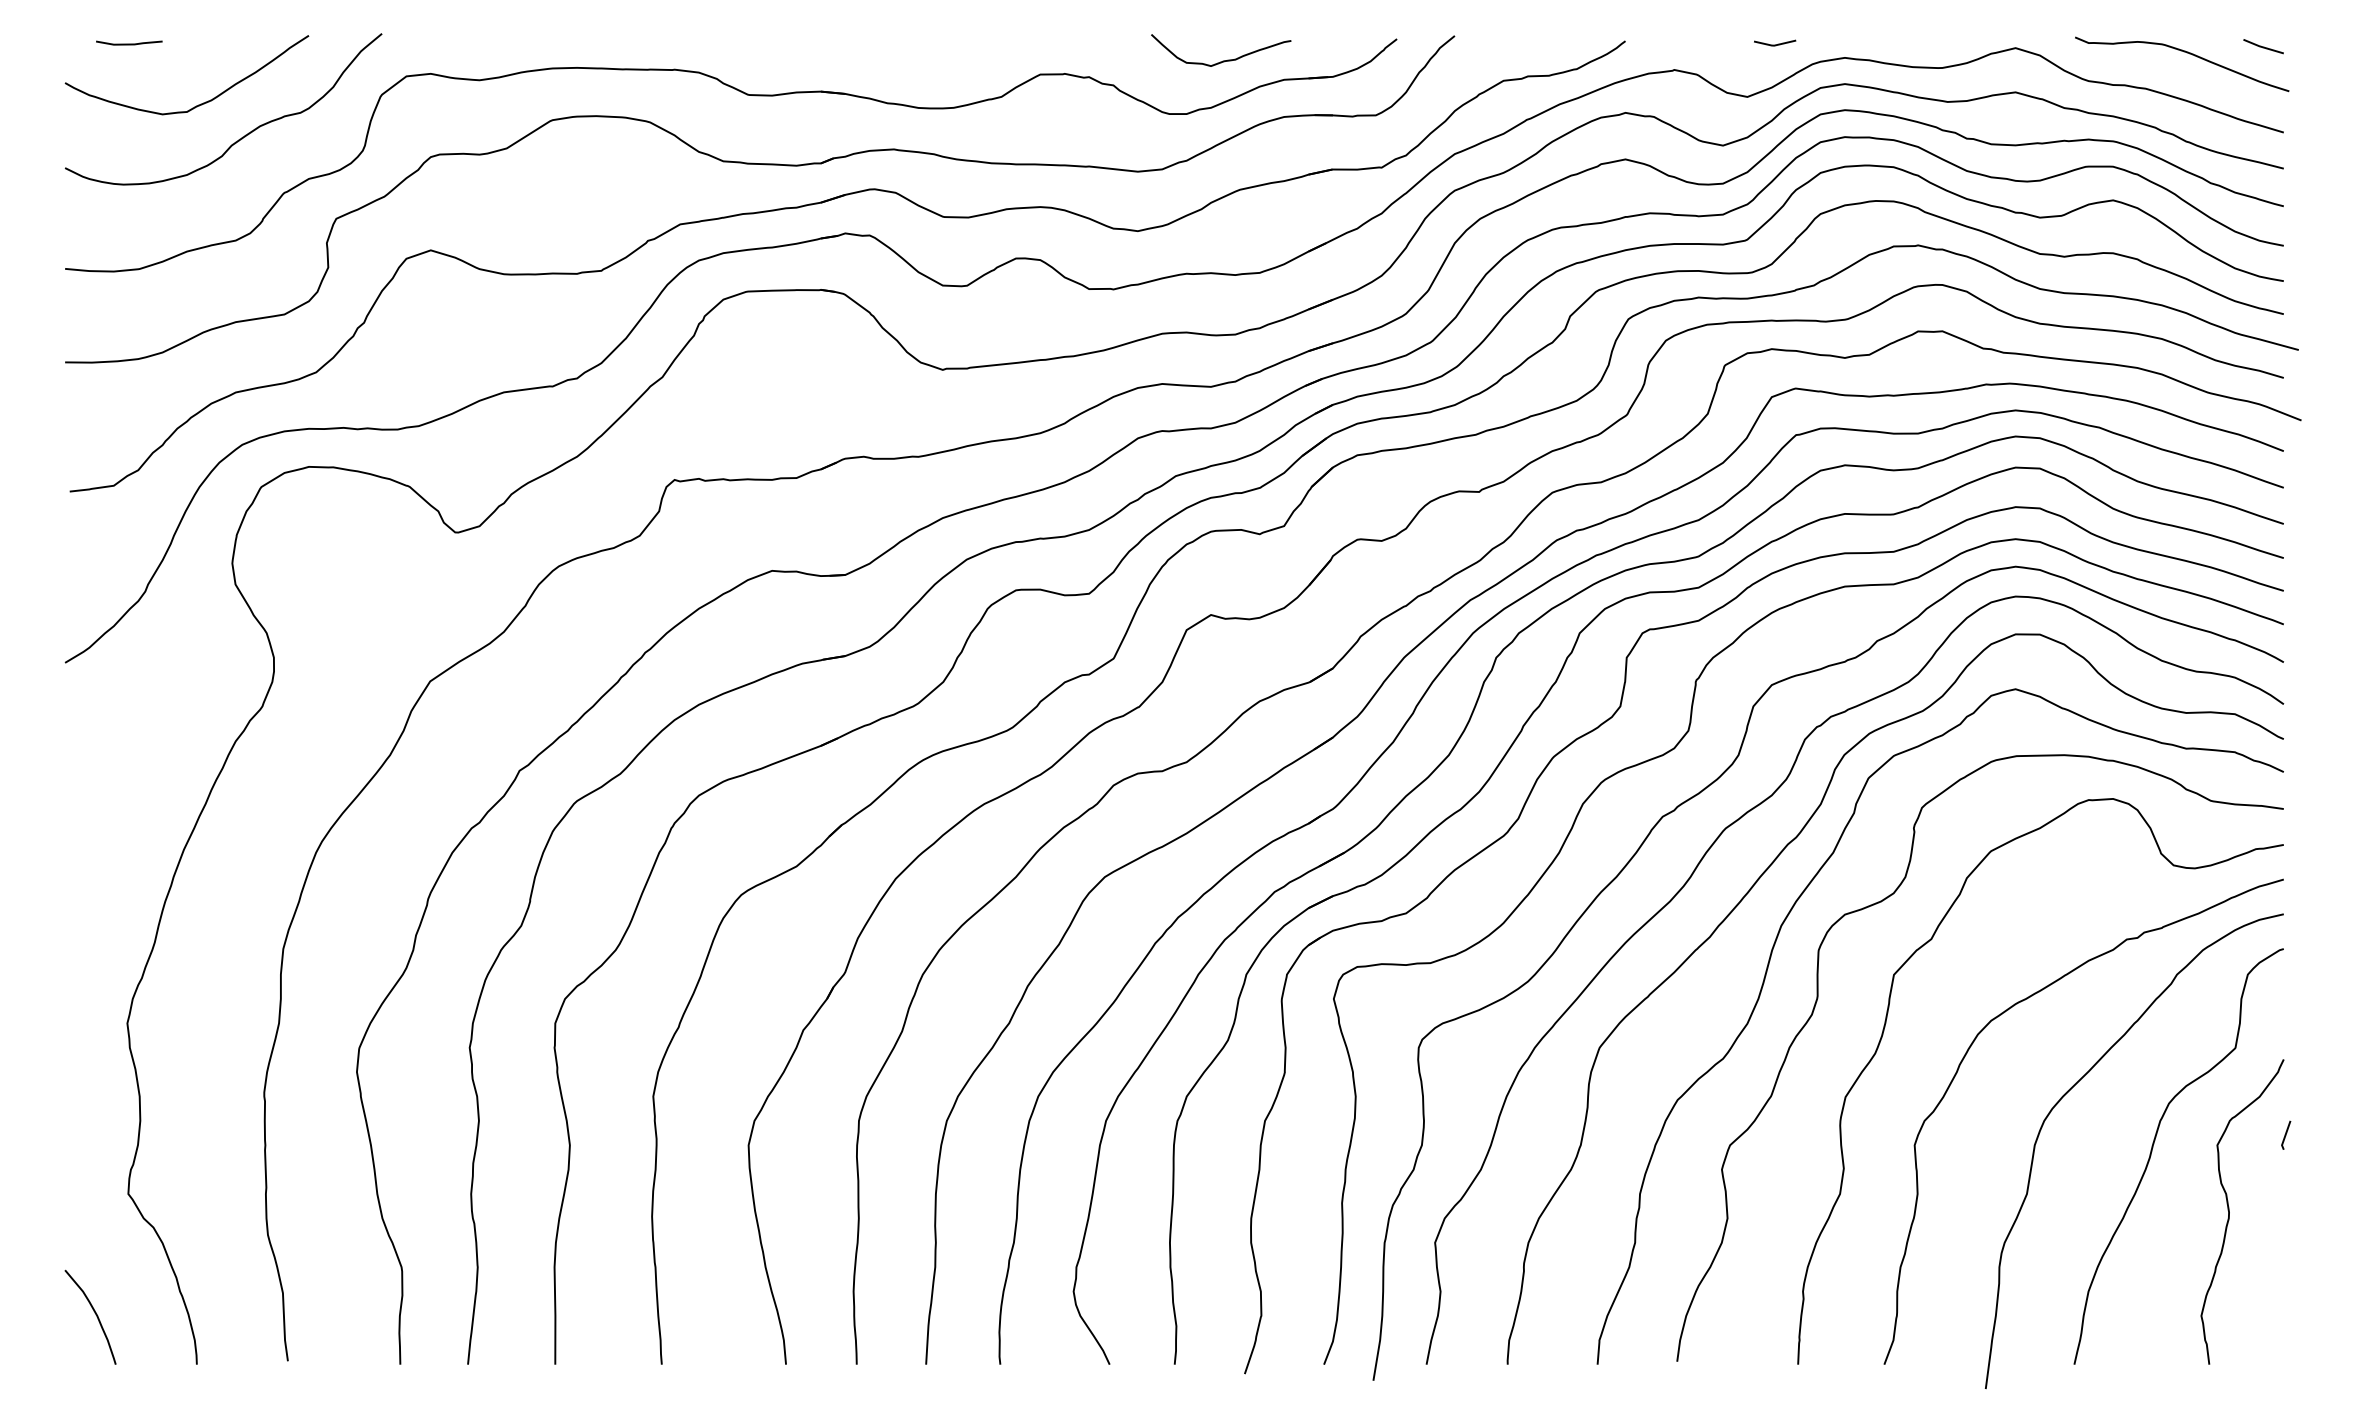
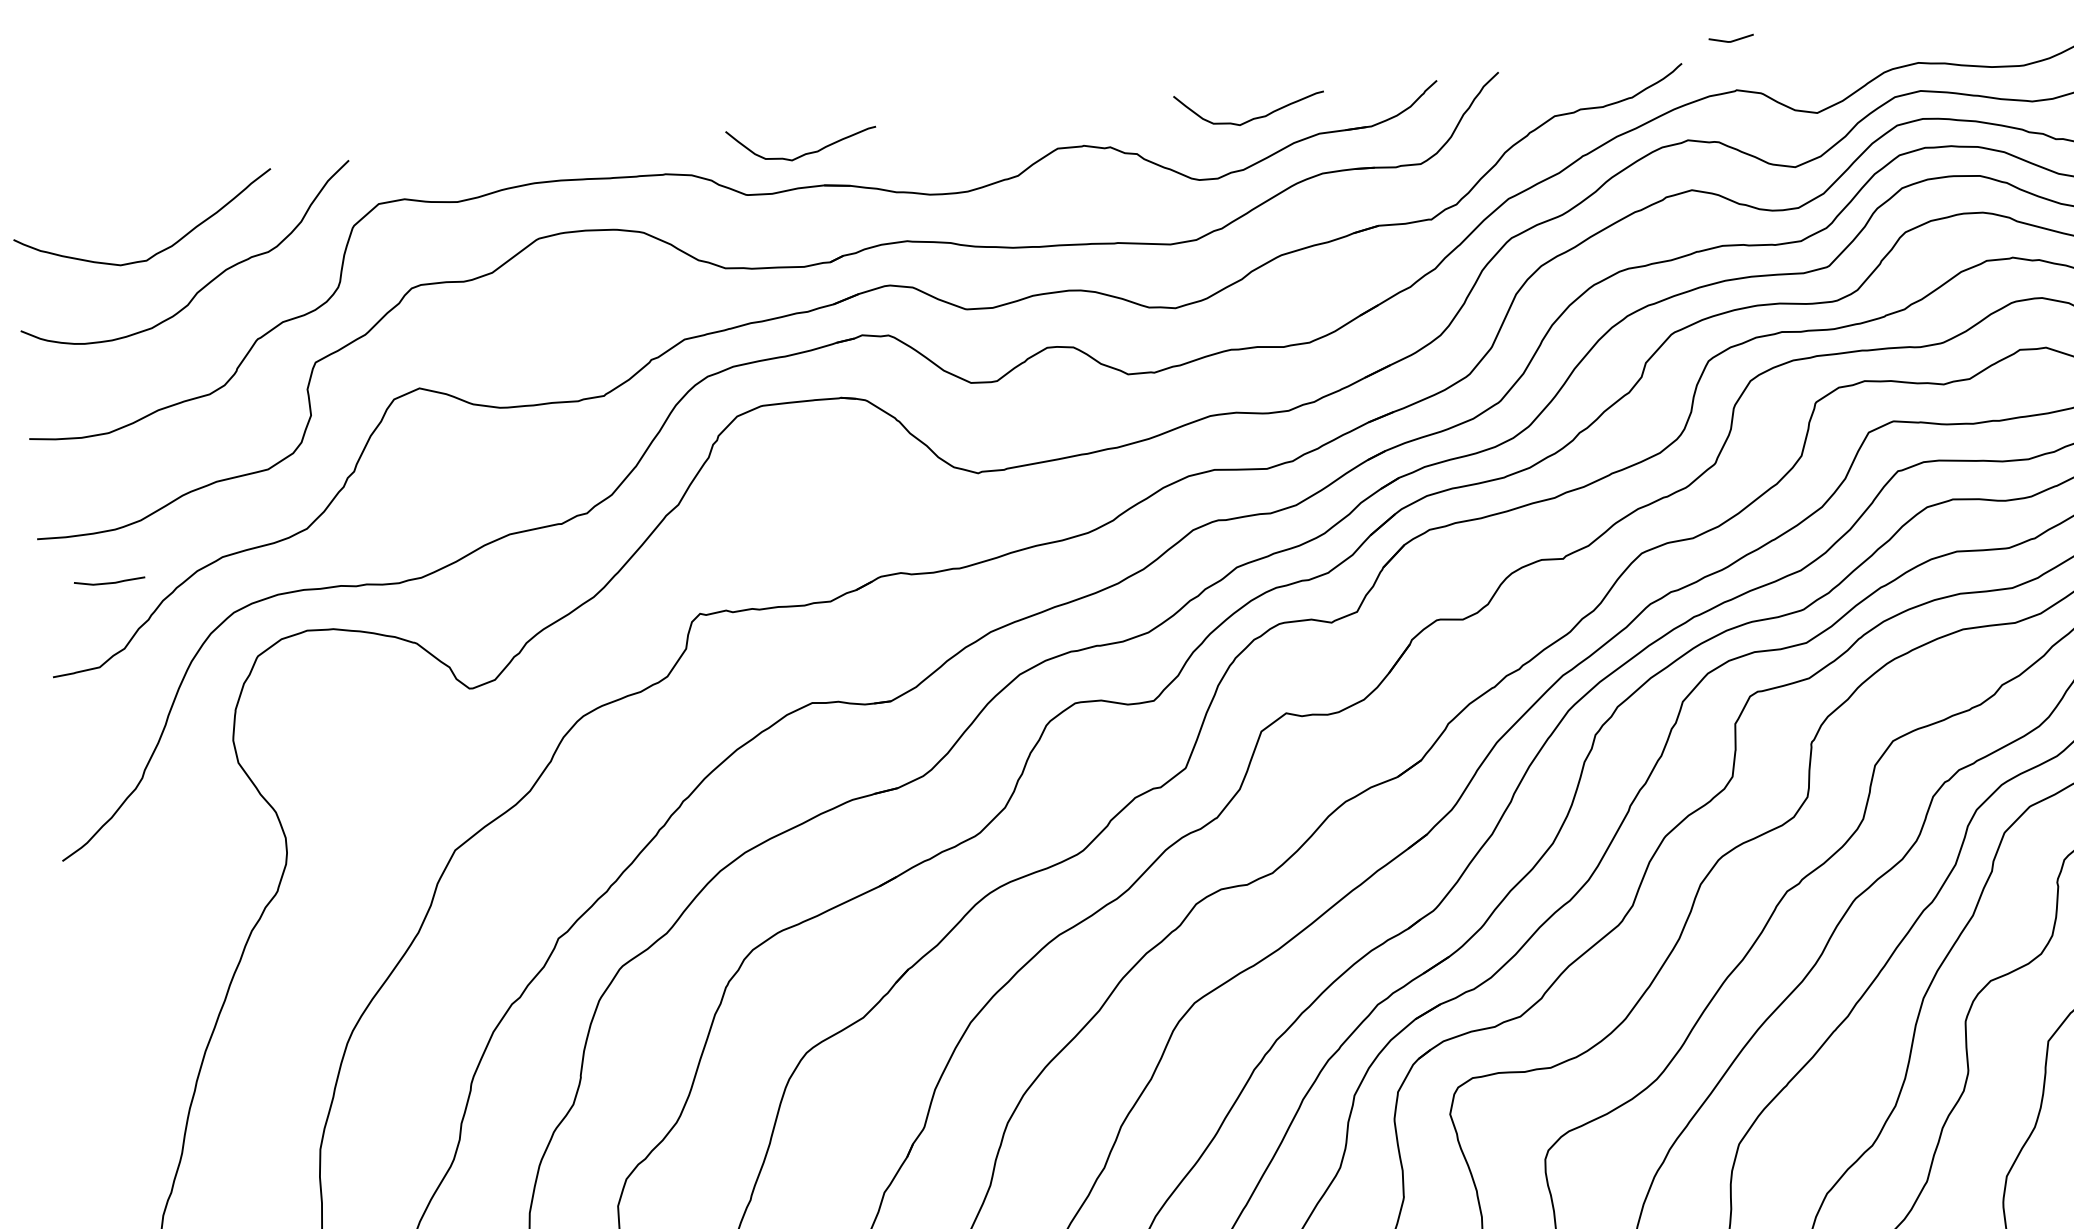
line: (129, 43) -> (109, 582), moved
line: (1775, 44) -> (1731, 40), moved
curve: (804, 60) -> (803, 153), added

